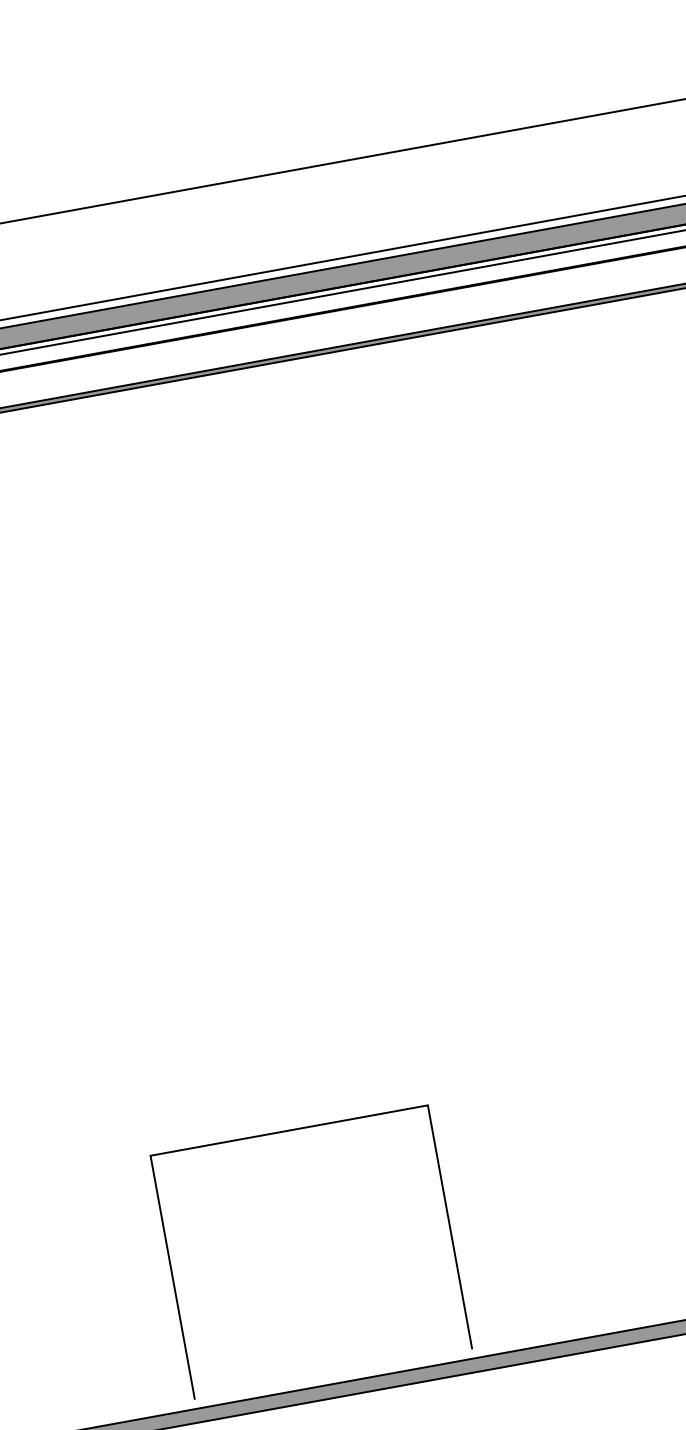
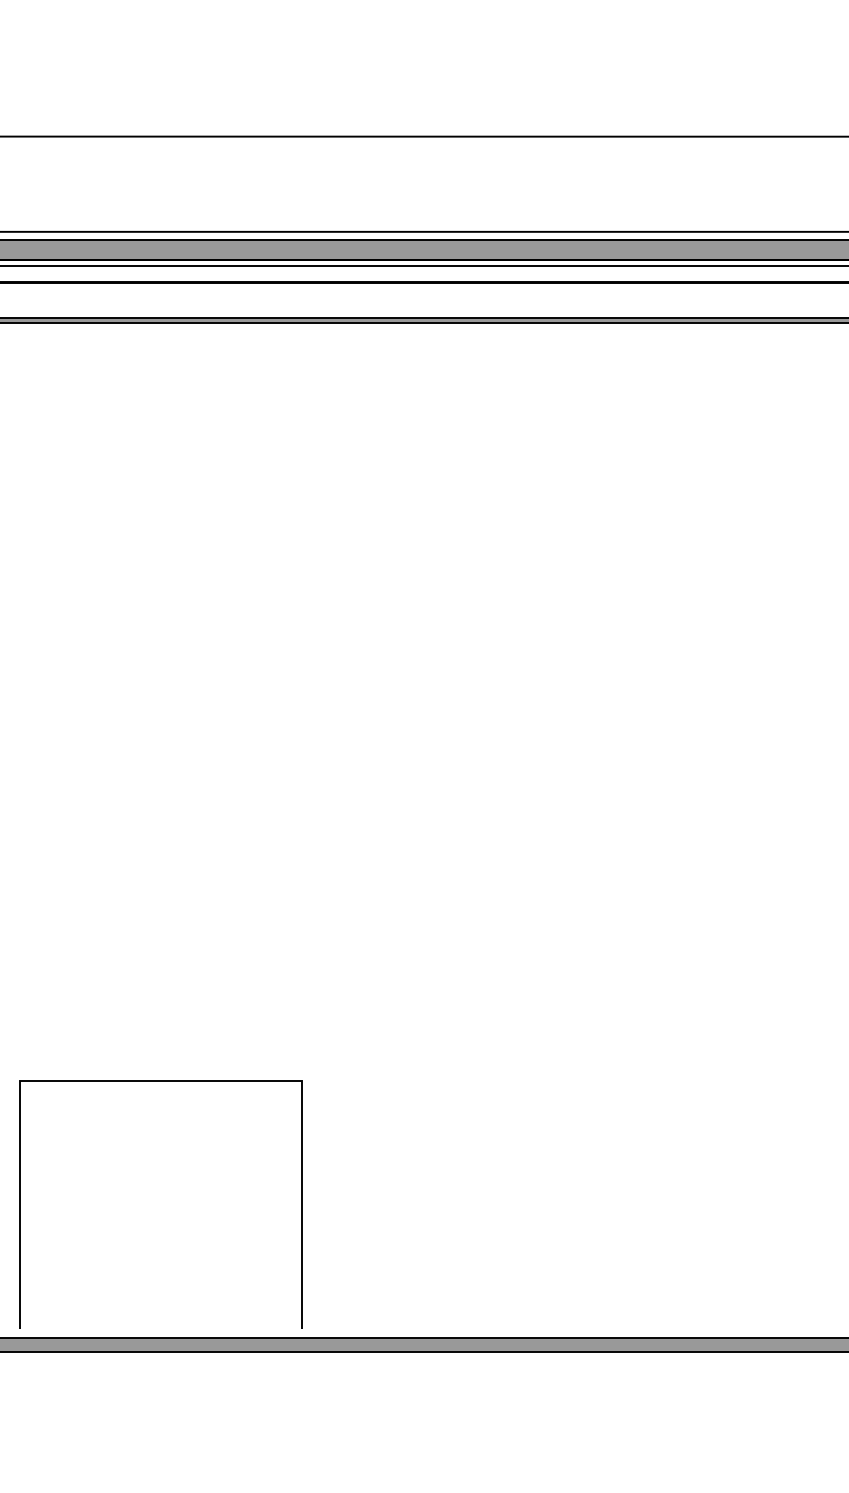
line: (288, 1131) -> (160, 1081), moved

